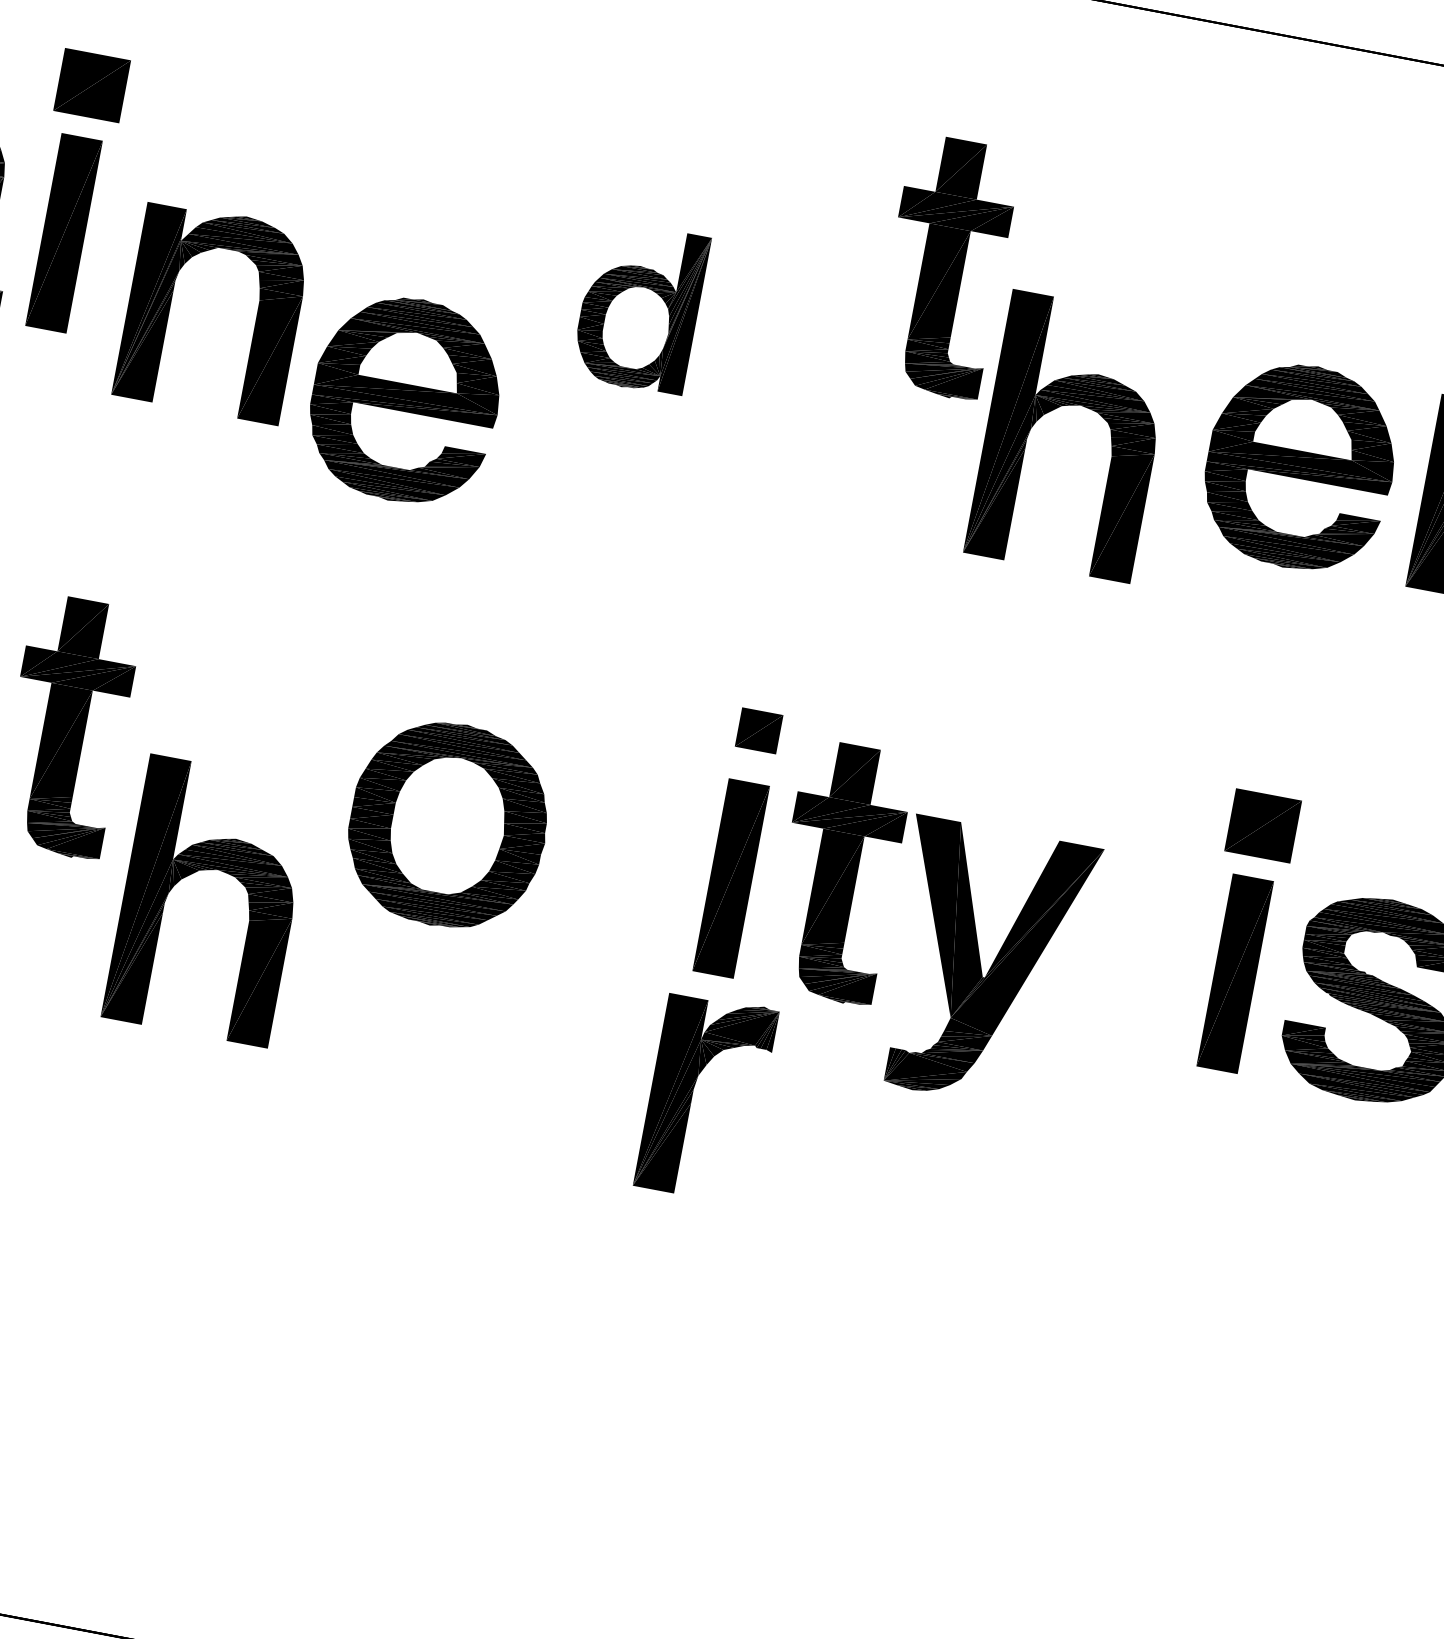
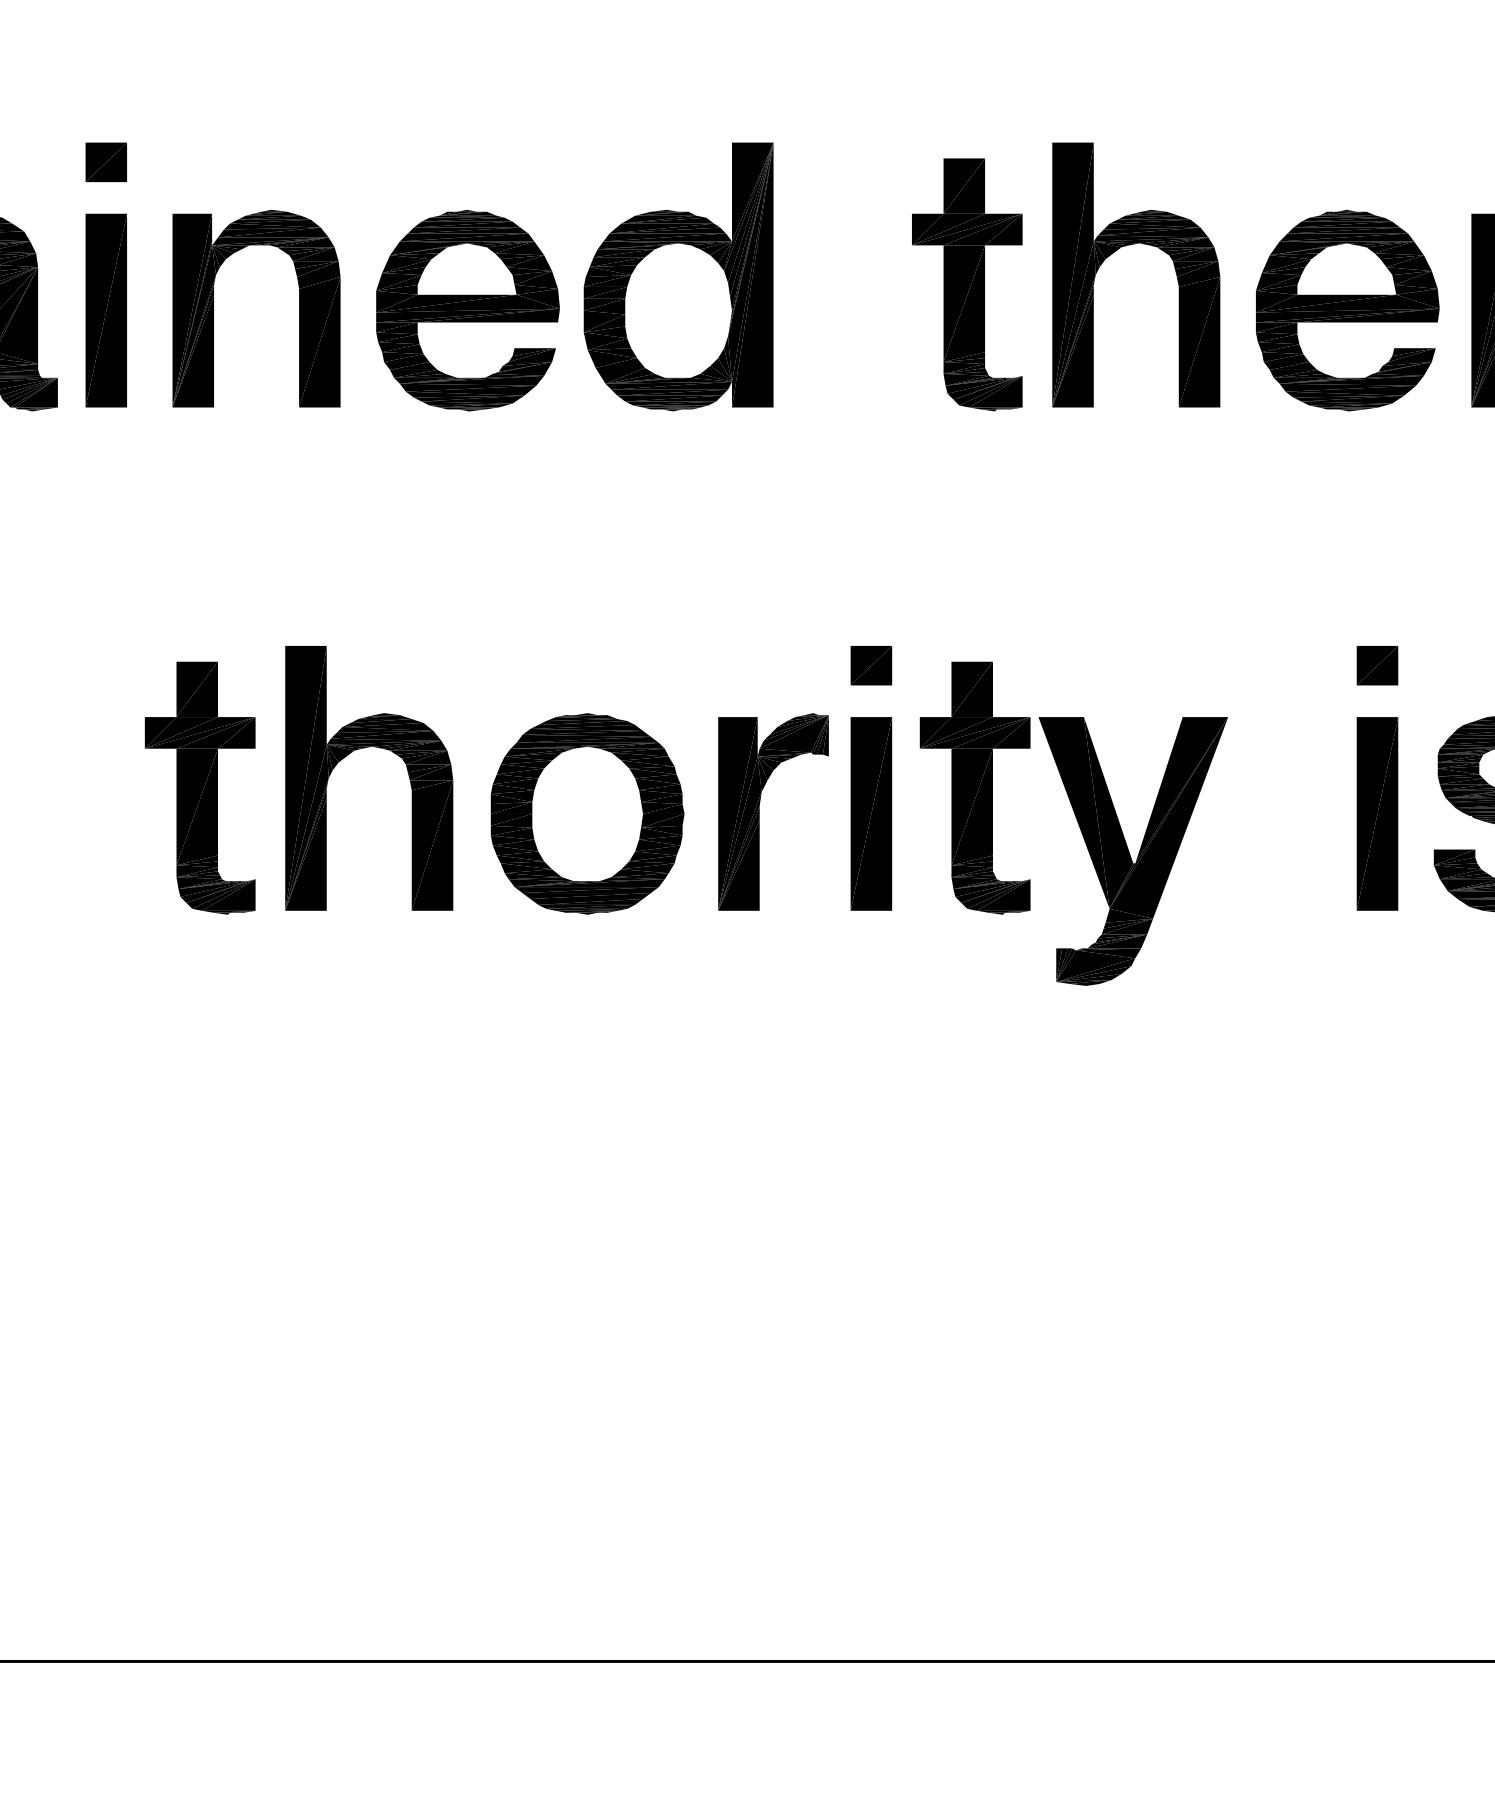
part: (91, 85) -> (105, 162), size x0.62
part: (945, 266) -> (967, 284), moved
part: (170, 303) -> (213, 308), moved
part: (640, 307) -> (678, 276), size x1.67
part: (405, 399) -> (467, 310), moved
part: (1071, 405) -> (1130, 245), moved
part: (1263, 825) -> (1377, 665), size x0.62
part: (205, 870) -> (360, 749), moved
part: (692, 1094) -> (759, 811), moved

